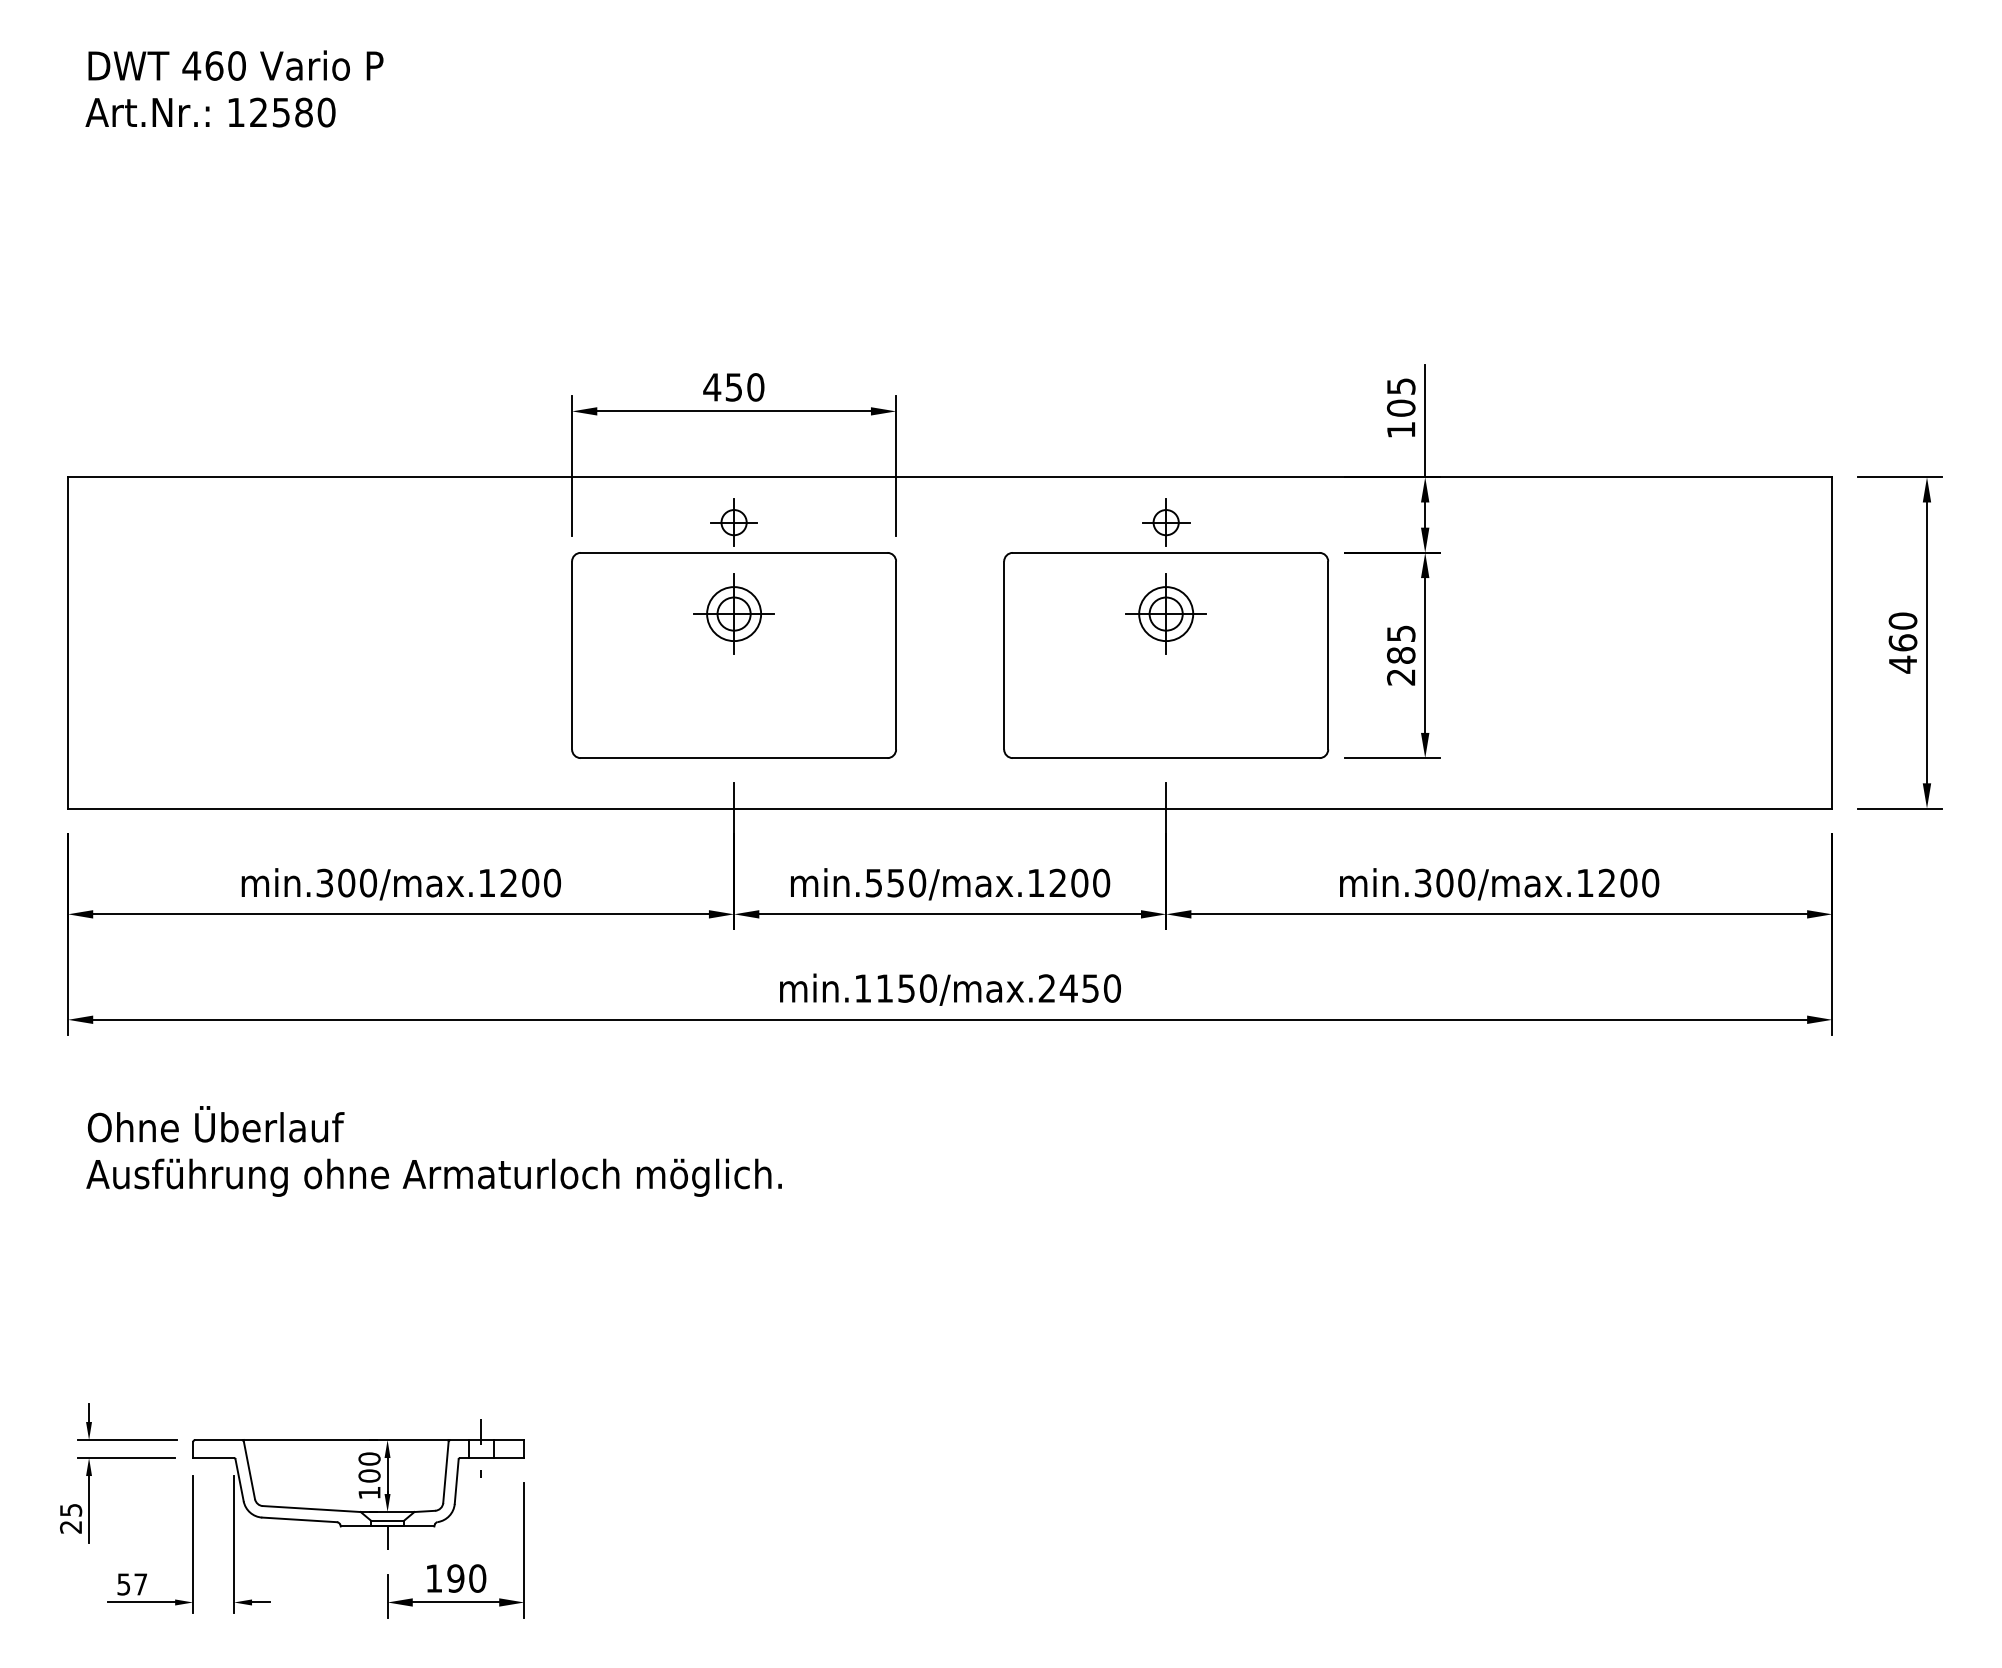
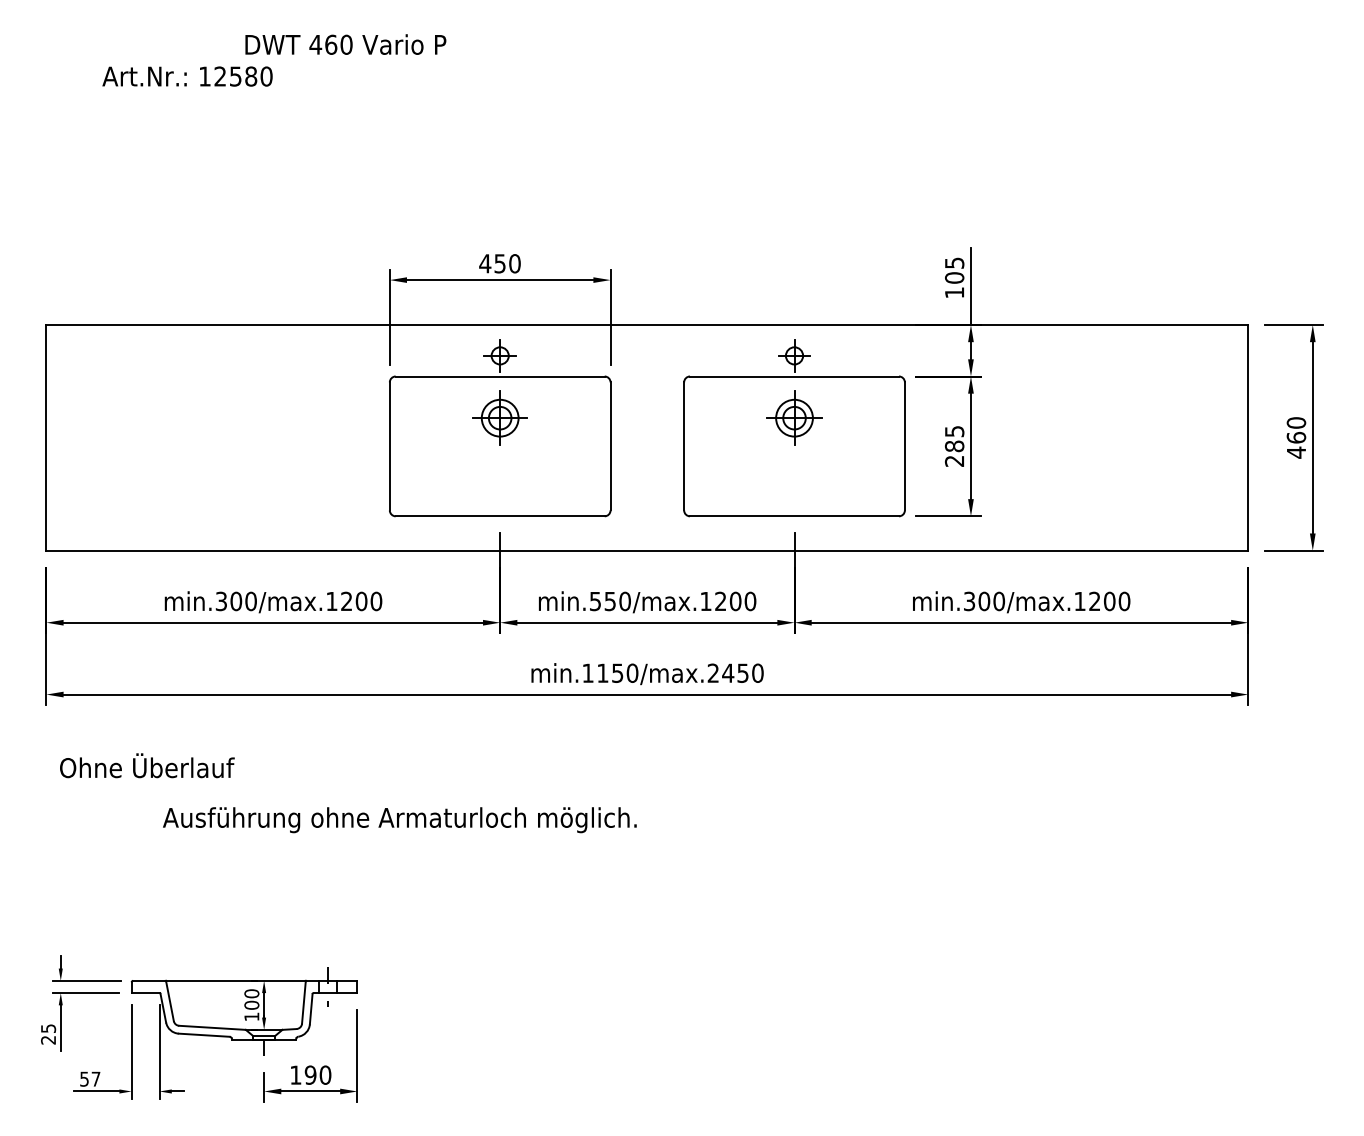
text: (235, 65) -> (345, 44), moved
text: (210, 112) -> (187, 76), moved
text: (433, 1178) -> (399, 820), moved

